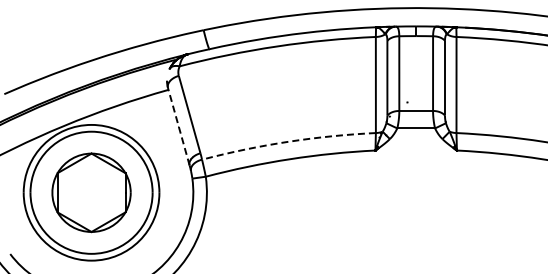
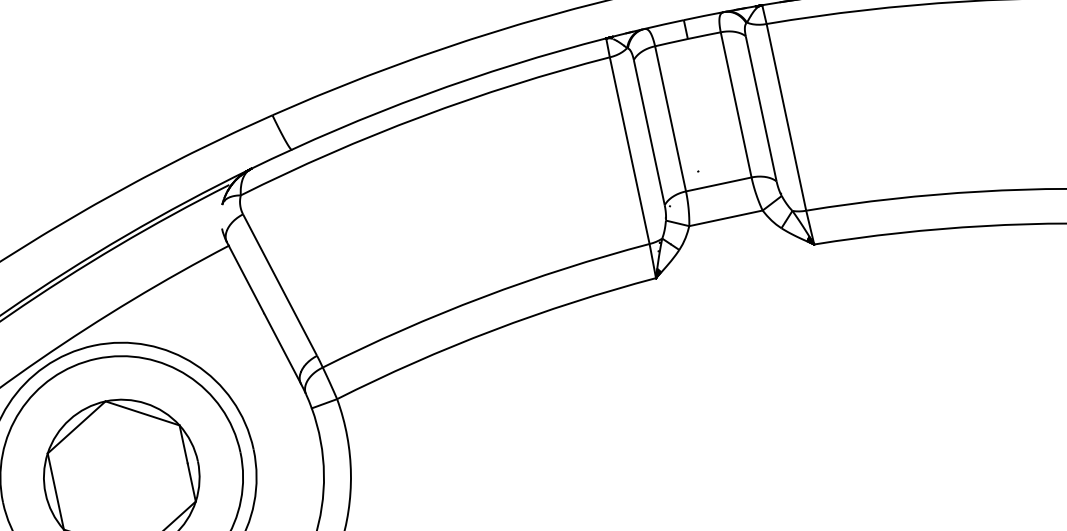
line: (178, 126) -> (263, 312), dashed -> solid
arc: (288, 141) -> (483, 296), dashed -> solid

